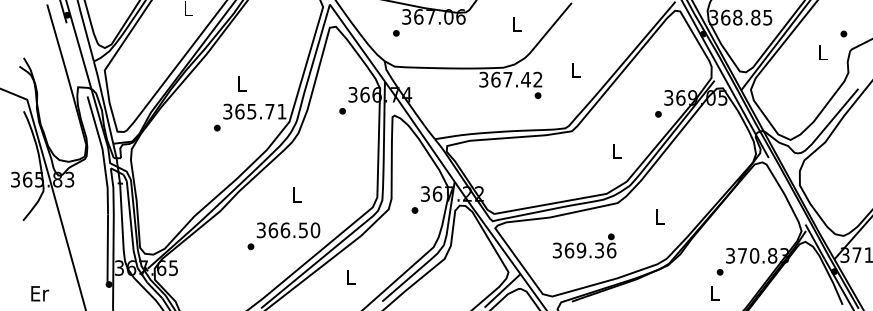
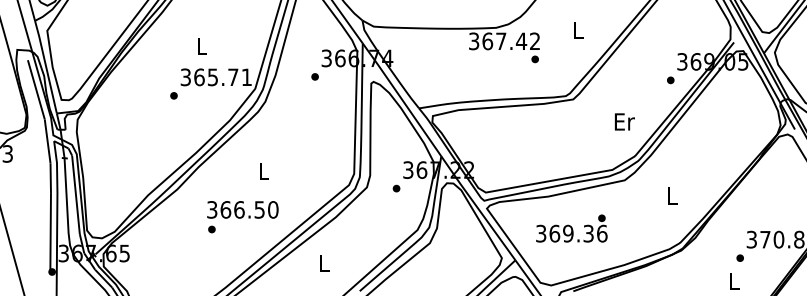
text: (617, 150) -> (624, 121), L -> Er
text: (288, 230) -> (242, 210), moved
text: (584, 245) -> (571, 228), moved

